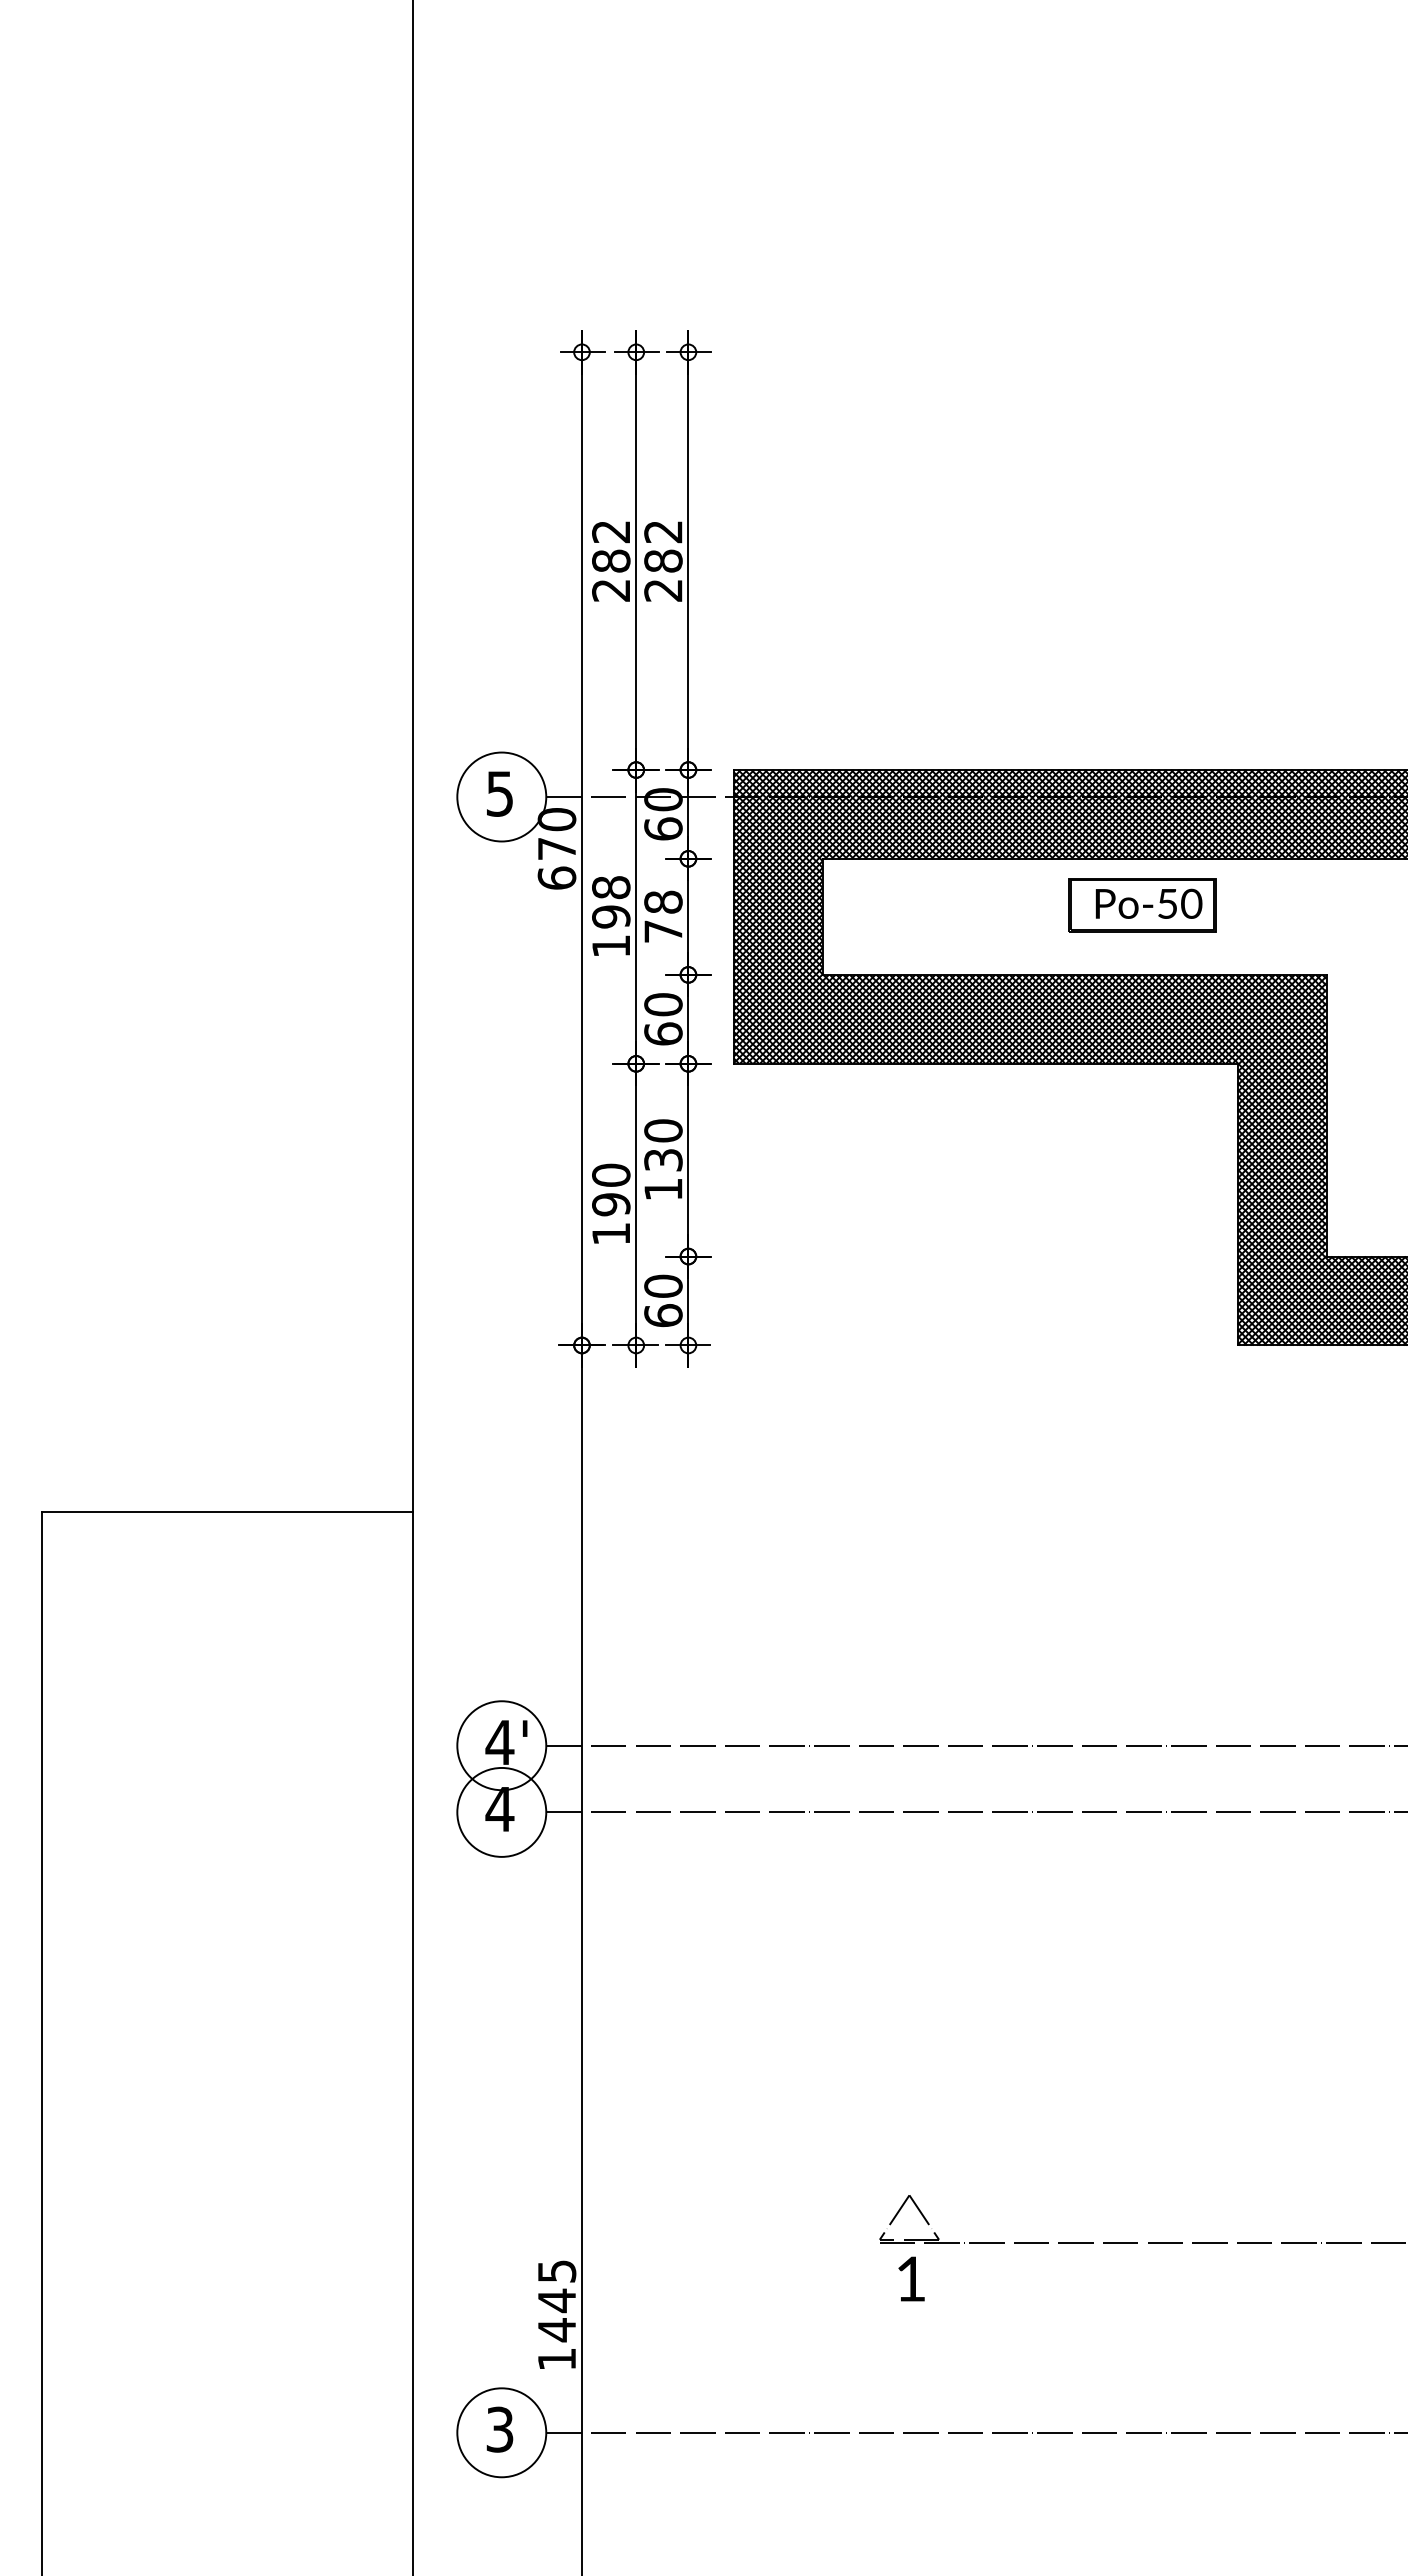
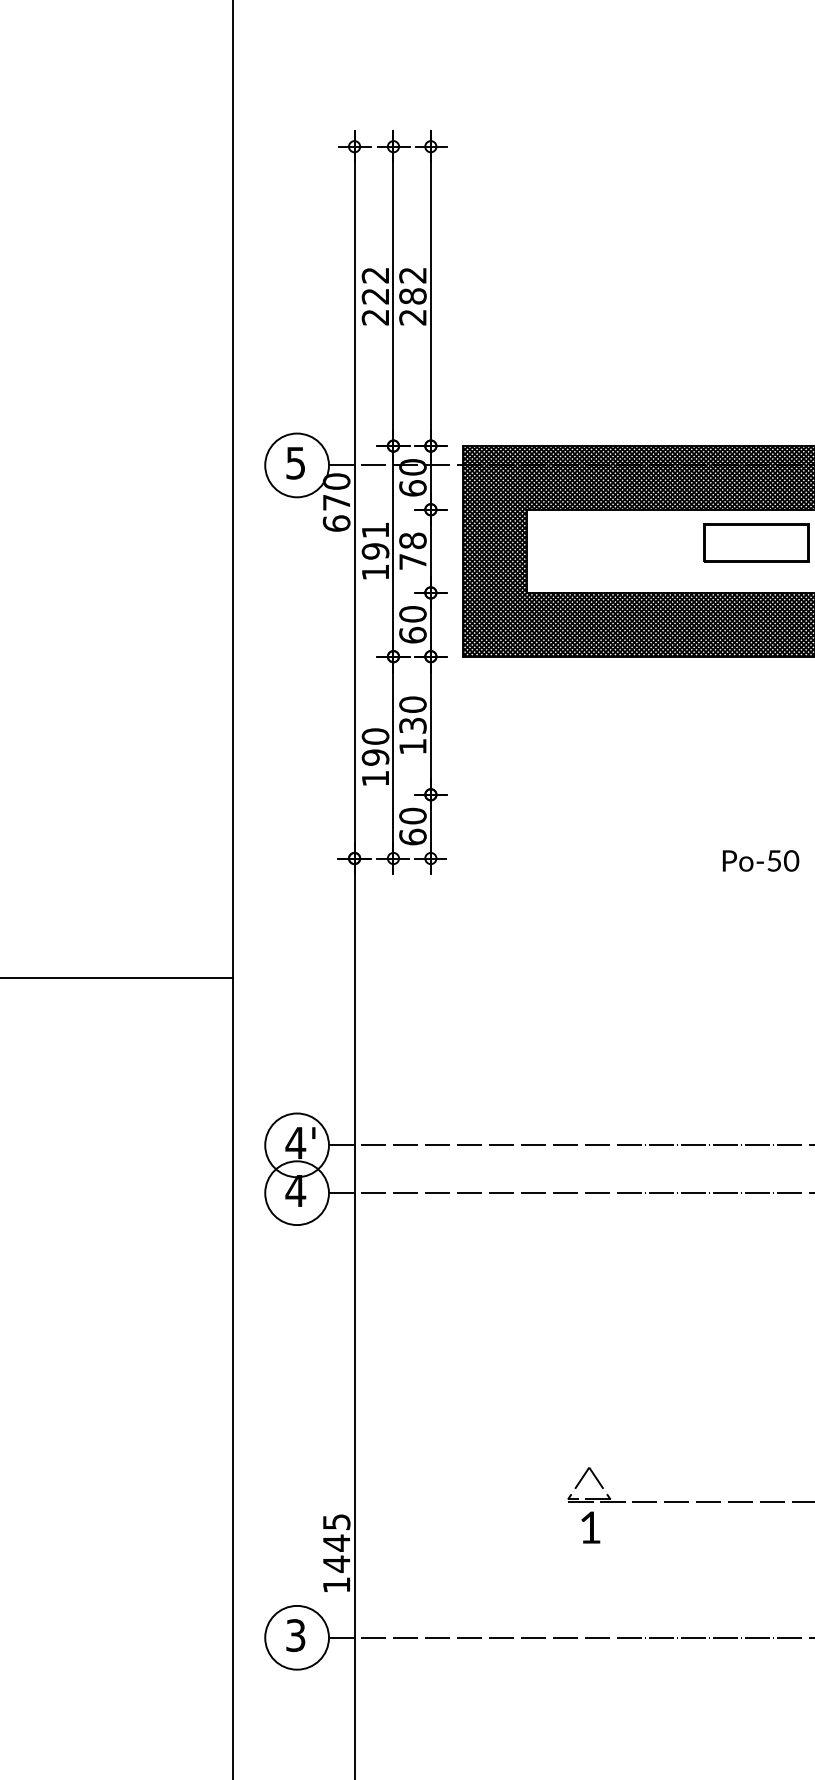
text: (611, 560) -> (375, 295), 282 -> 222
text: (611, 887) -> (375, 530), 198 -> 191
text: (1148, 903) -> (760, 860), moved

